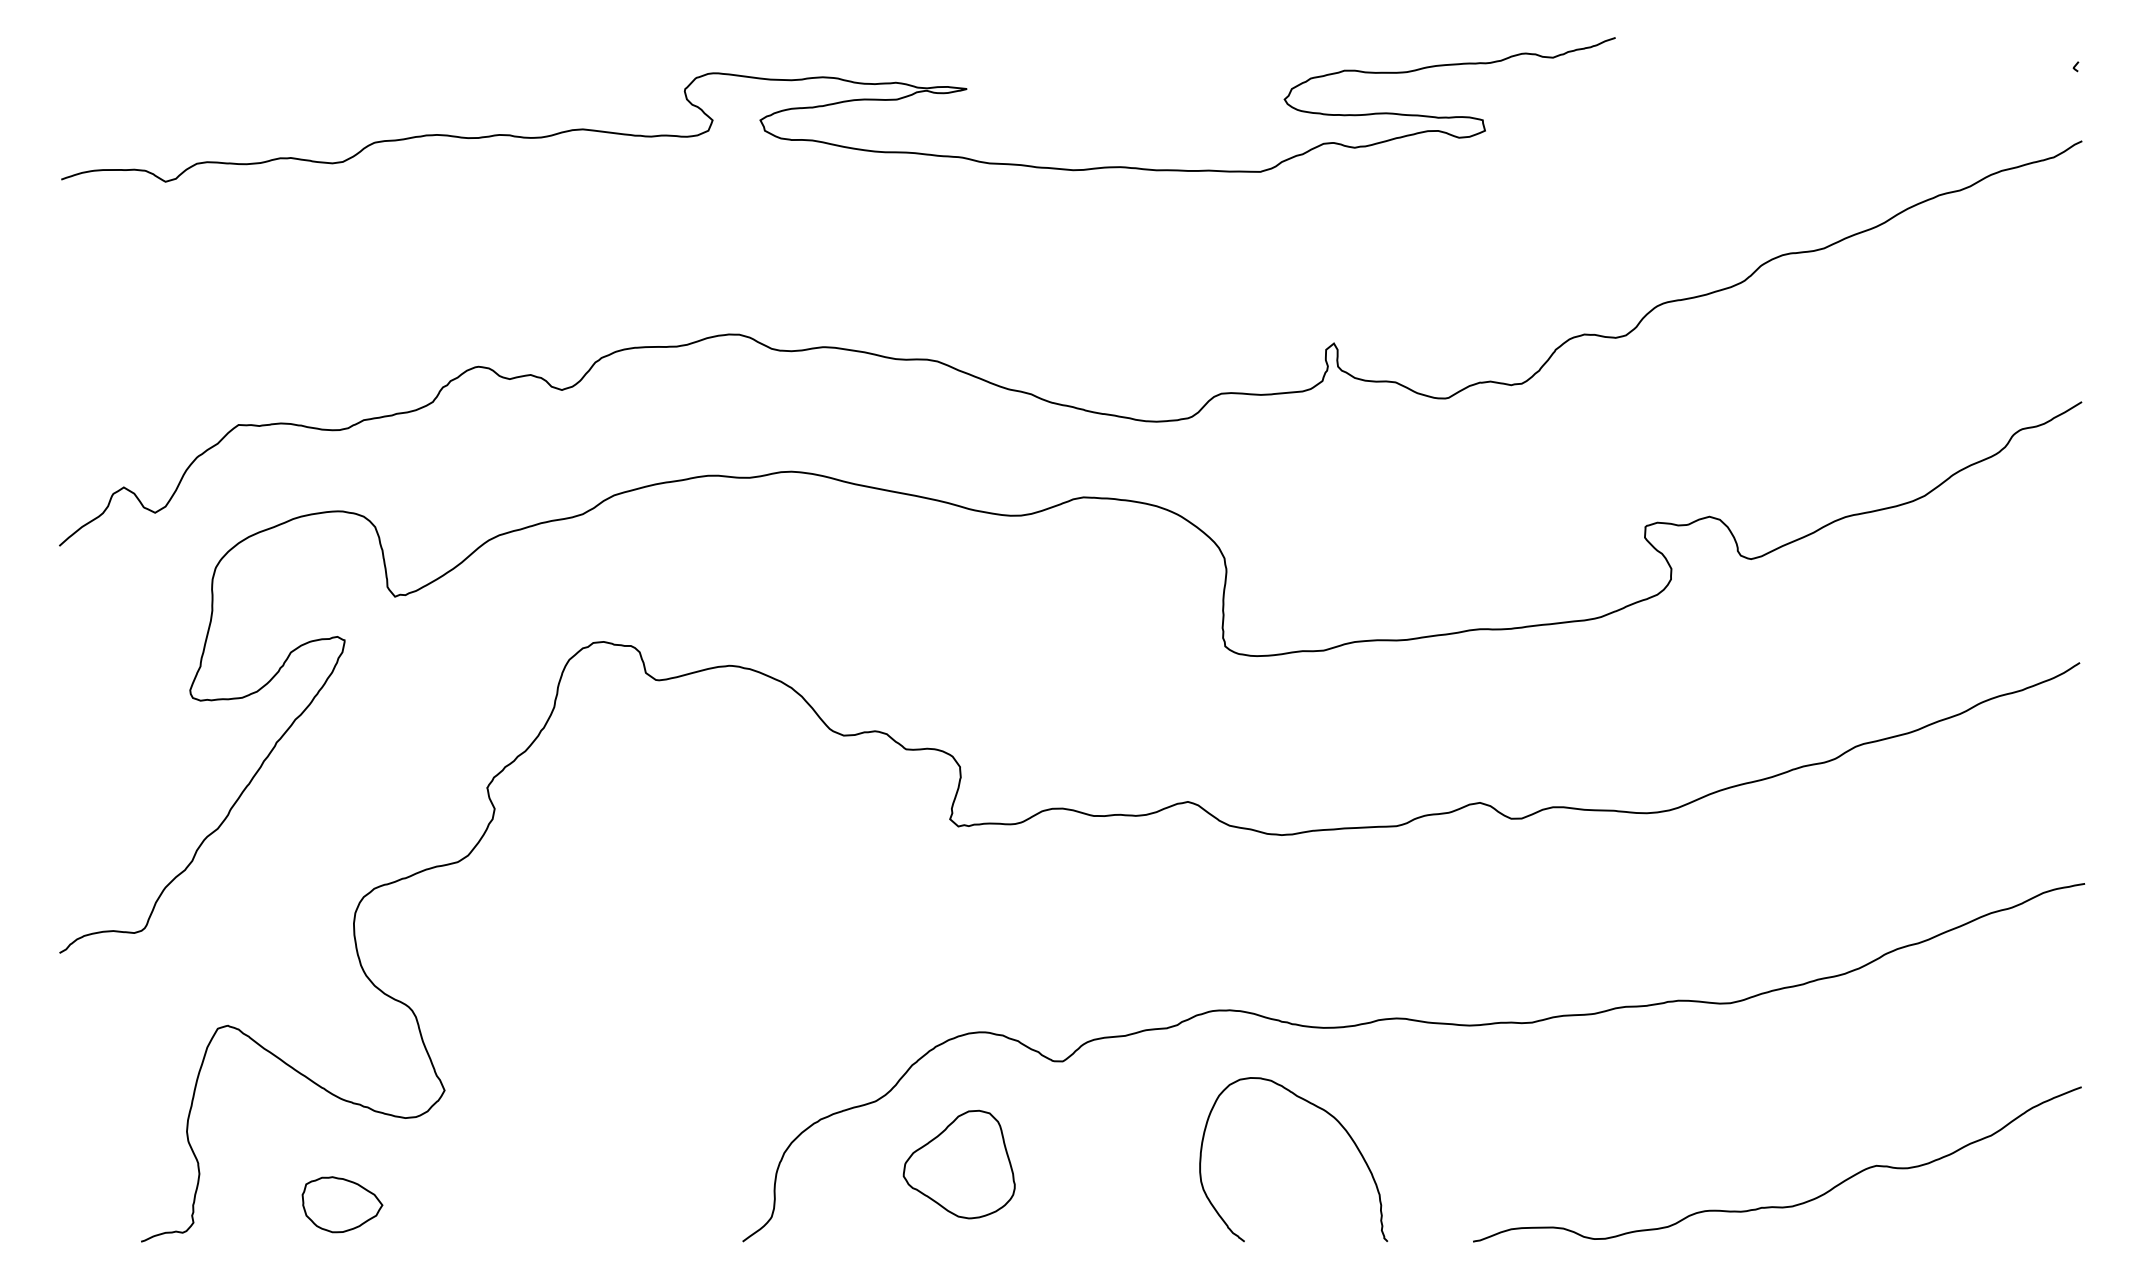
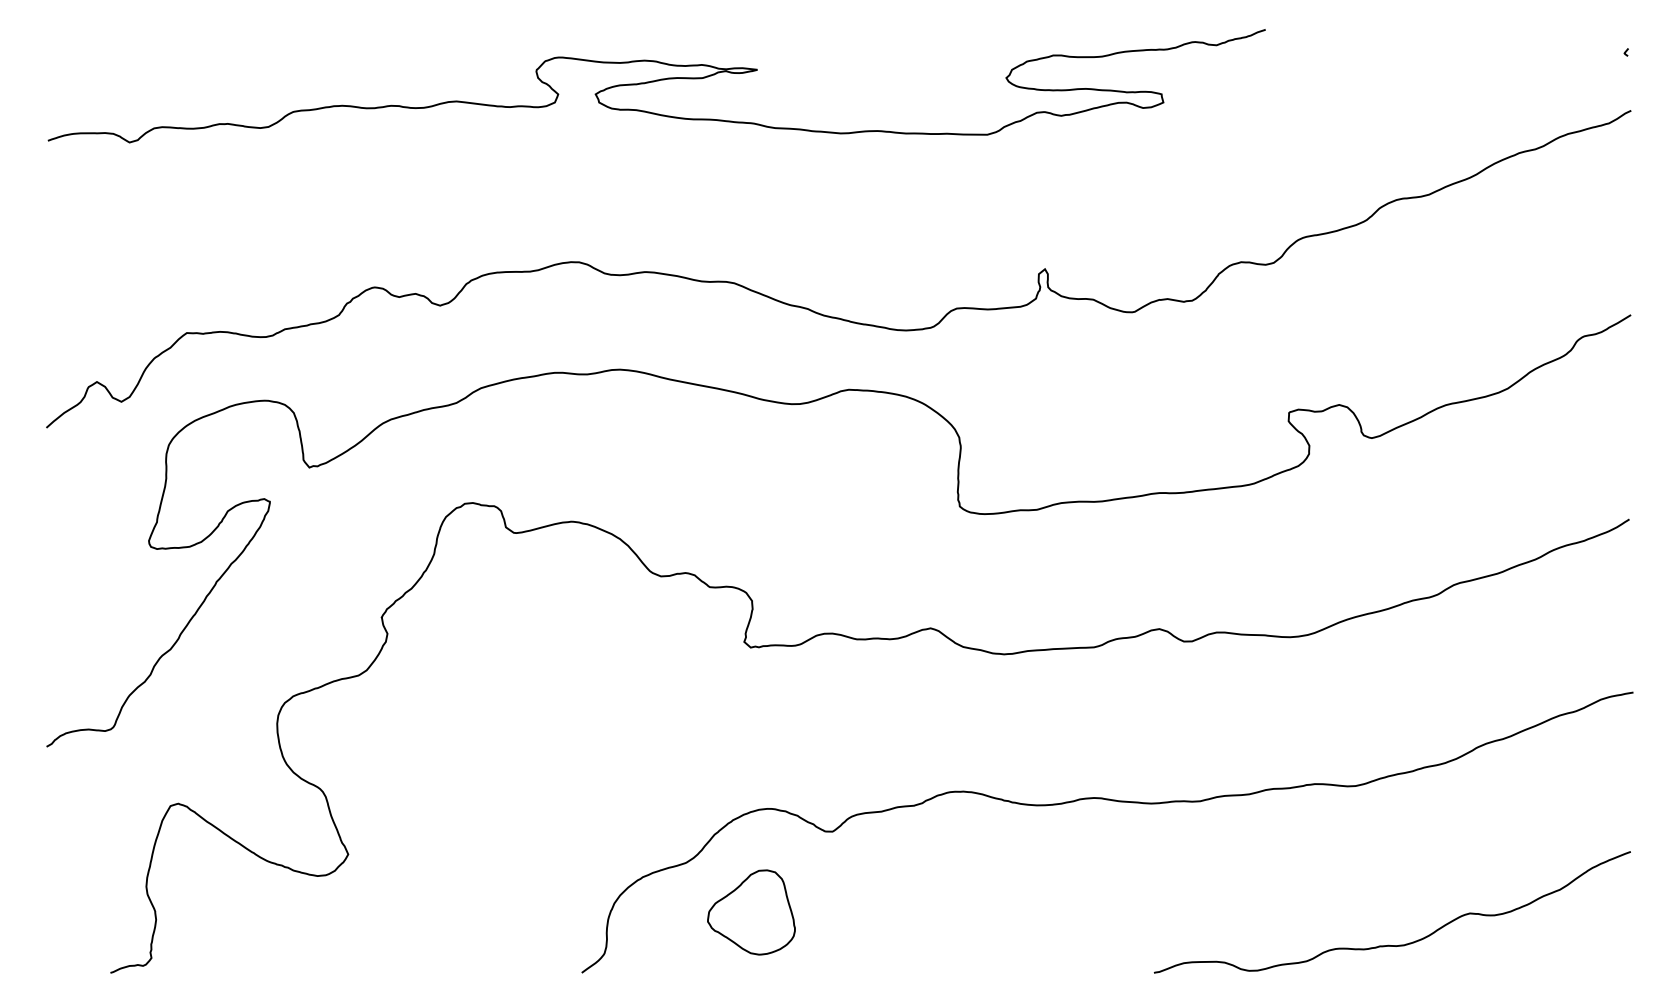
curve: (1324, 1112) -> (1037, 871), removed
part: (342, 1204) -> (268, 943), removed

